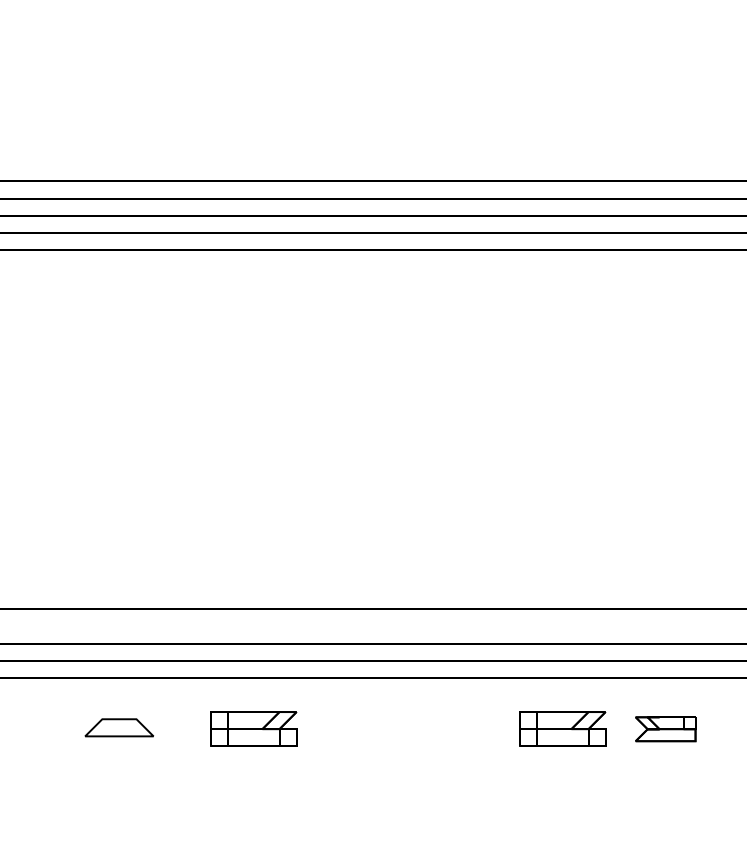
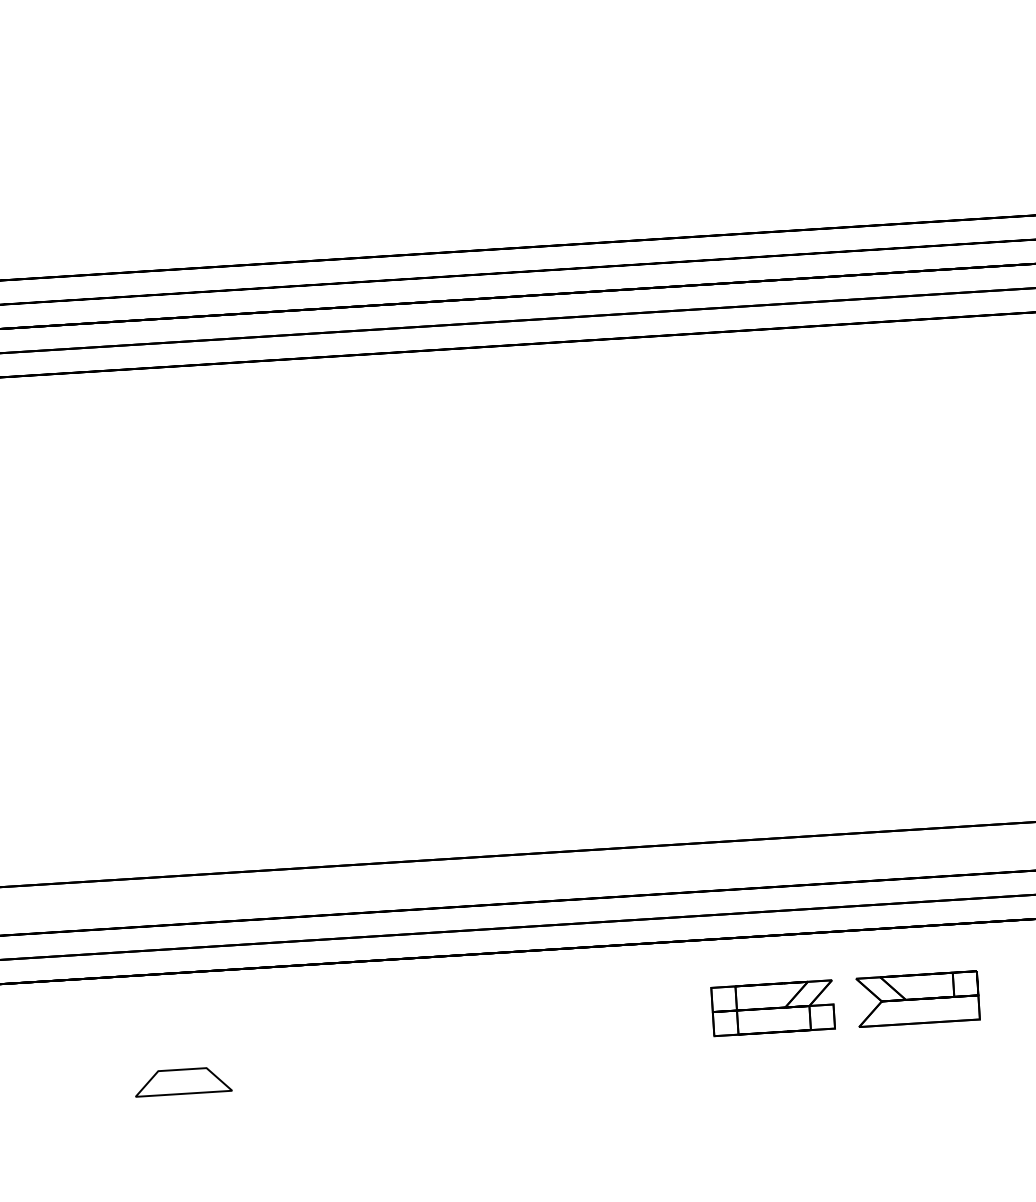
part: (119, 727) -> (183, 1081), moved
part: (253, 728) -> (336, 1034), removed
part: (665, 729) -> (918, 999), size x1.43

